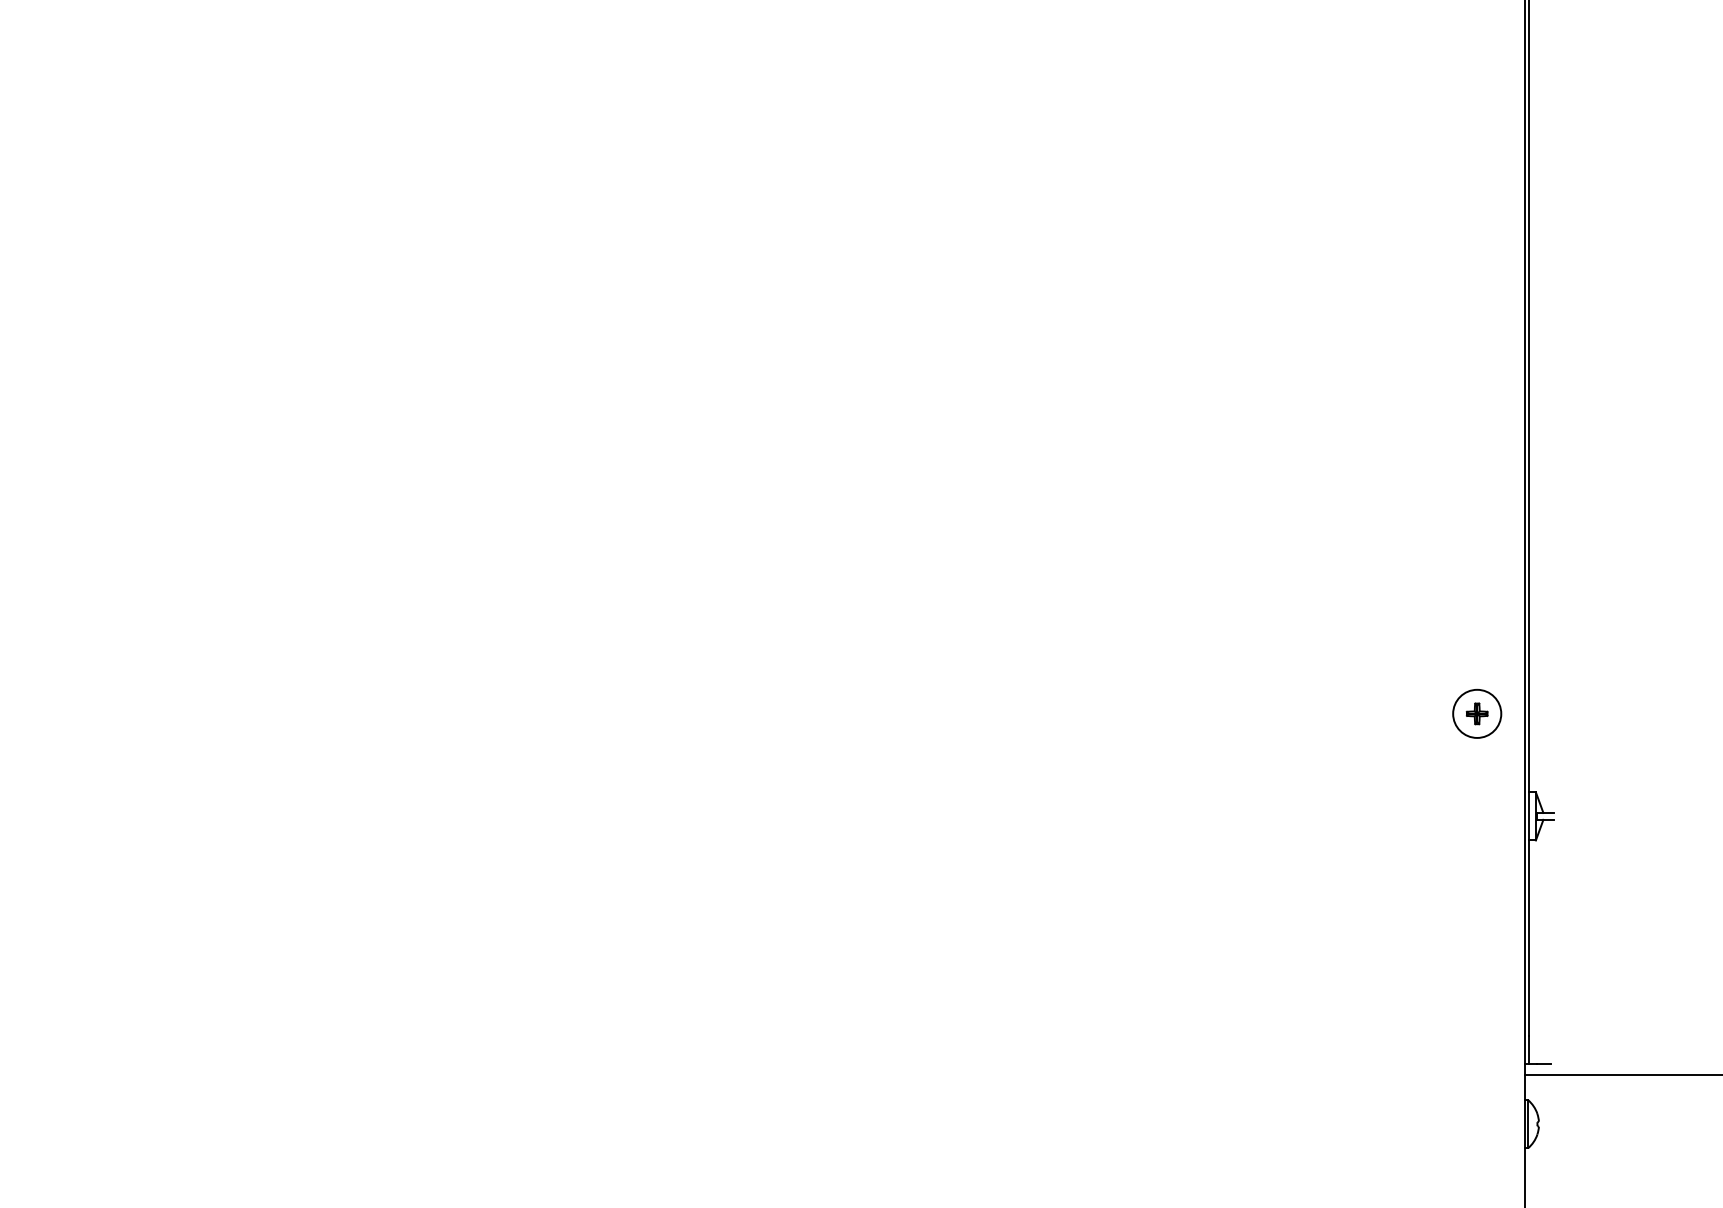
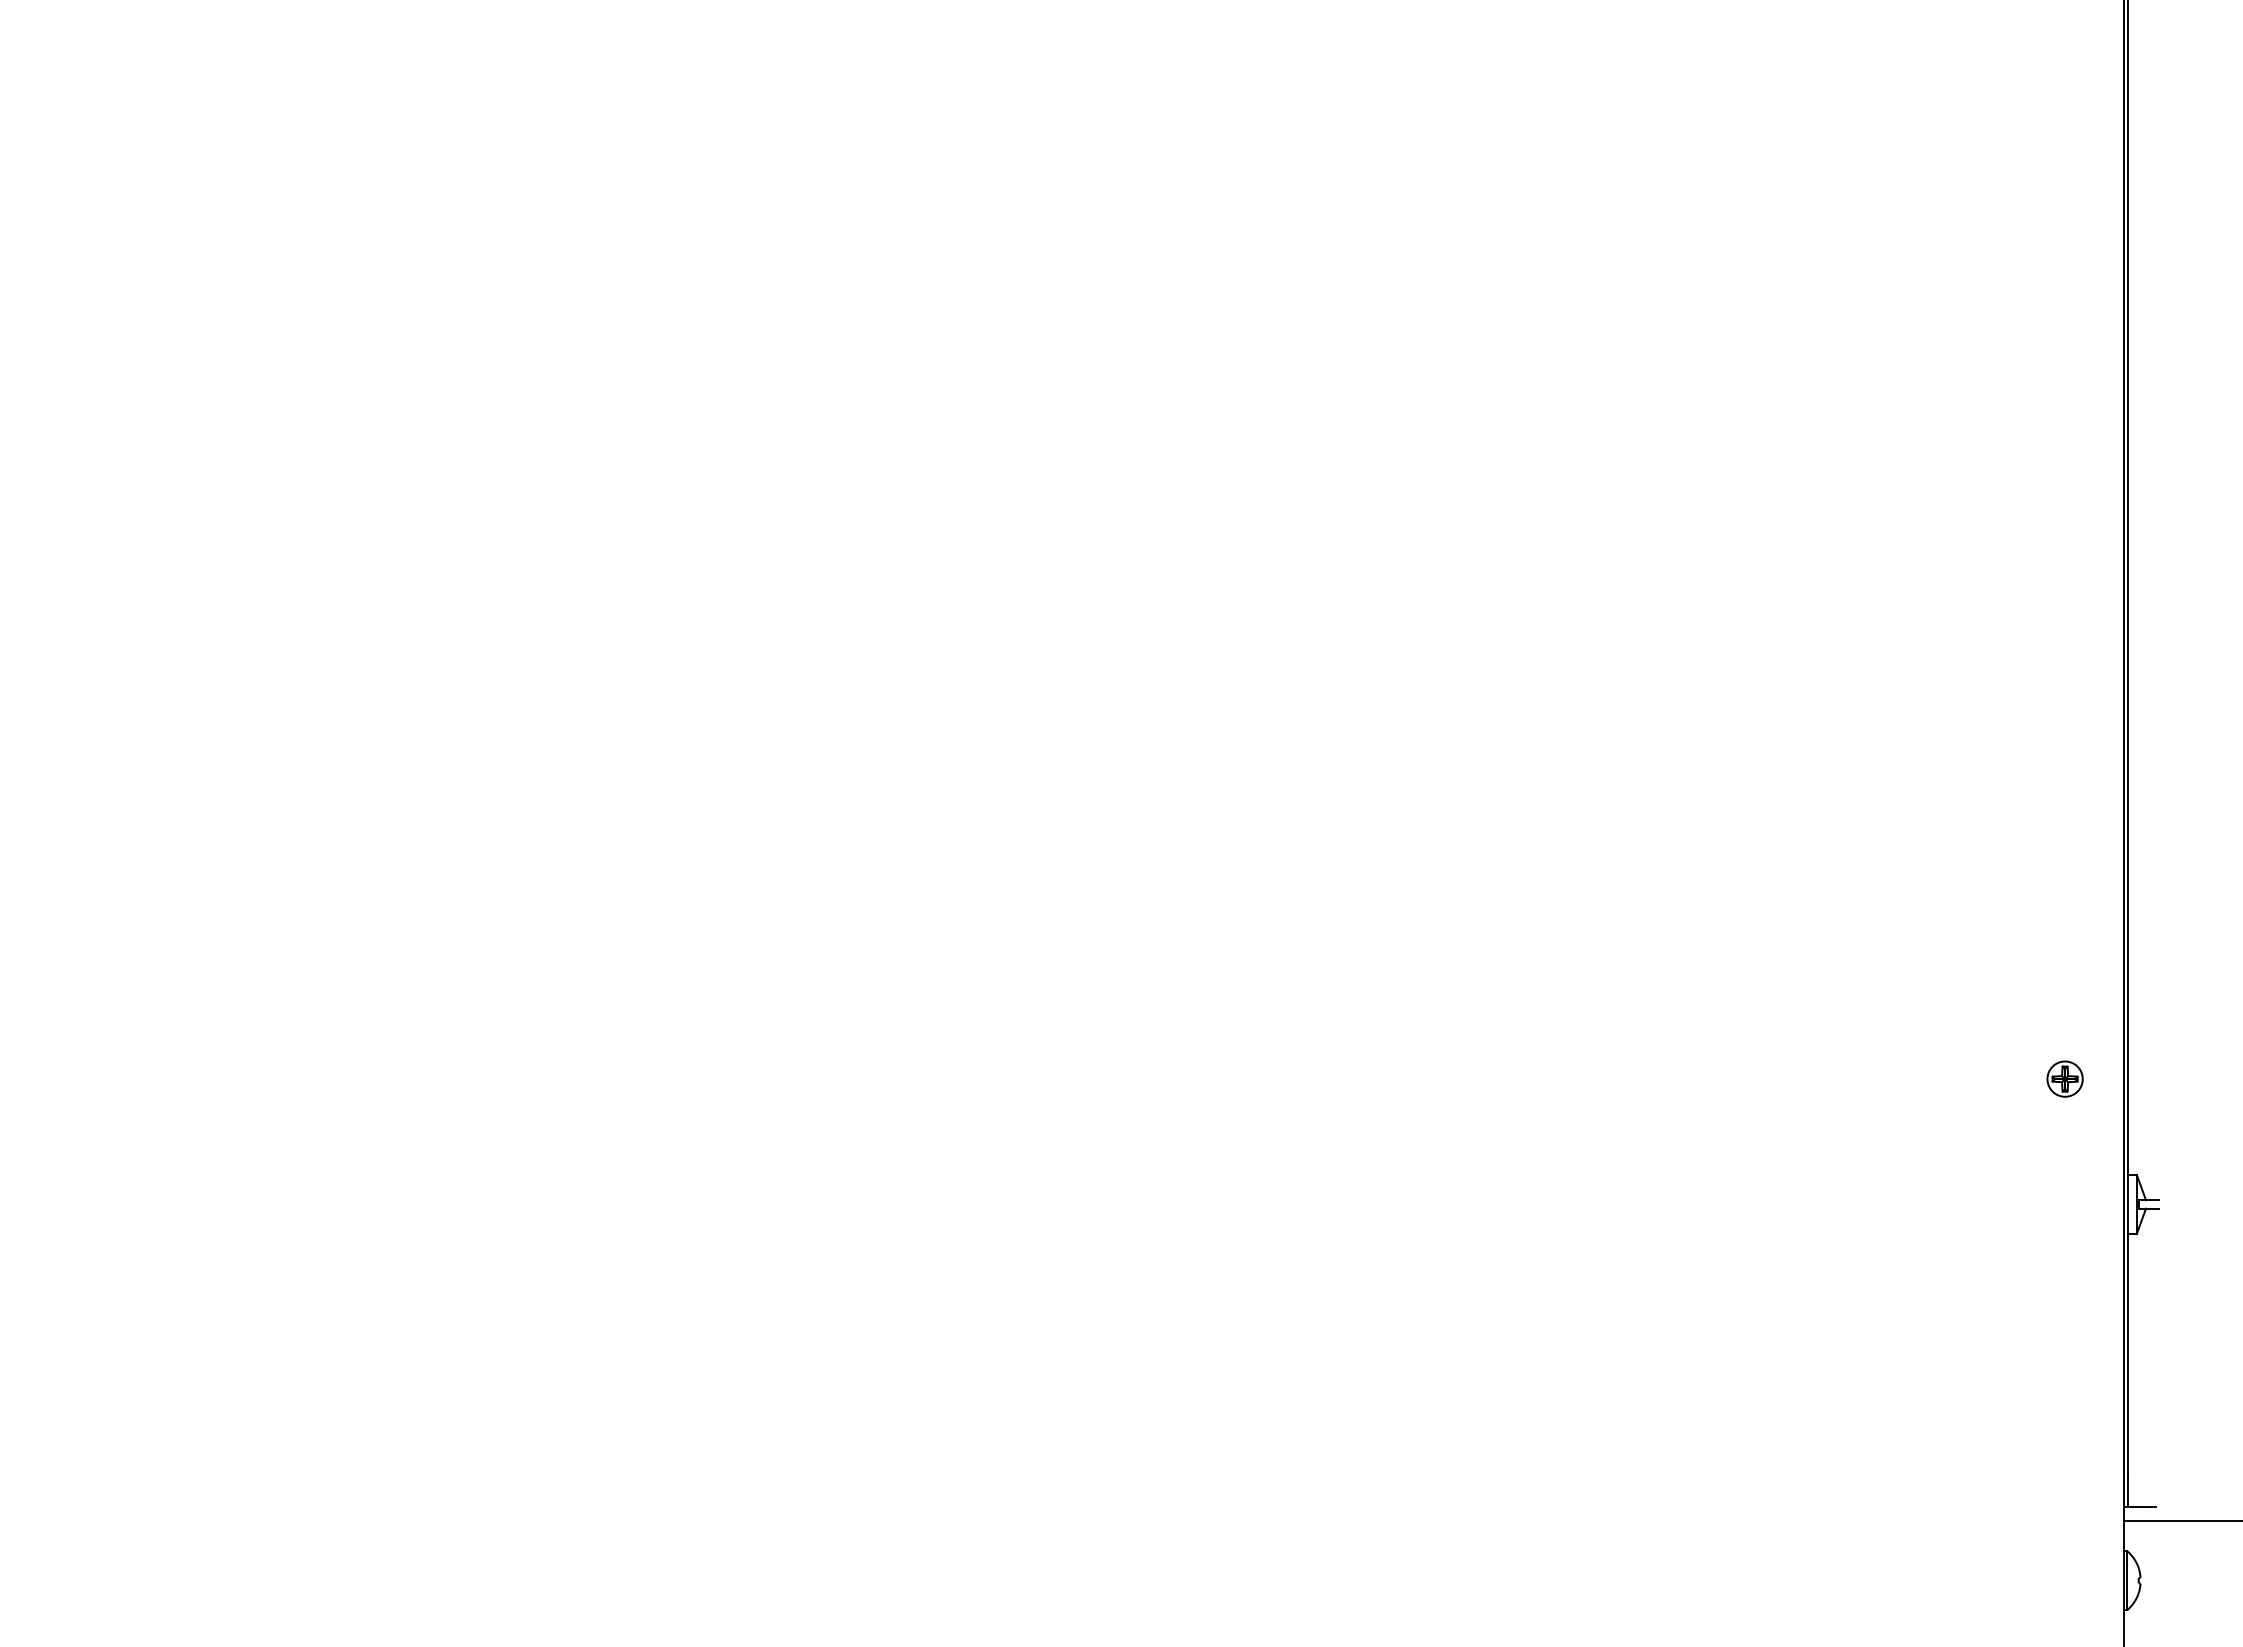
circle: (1476, 713) -> (2064, 1078), size x0.6

